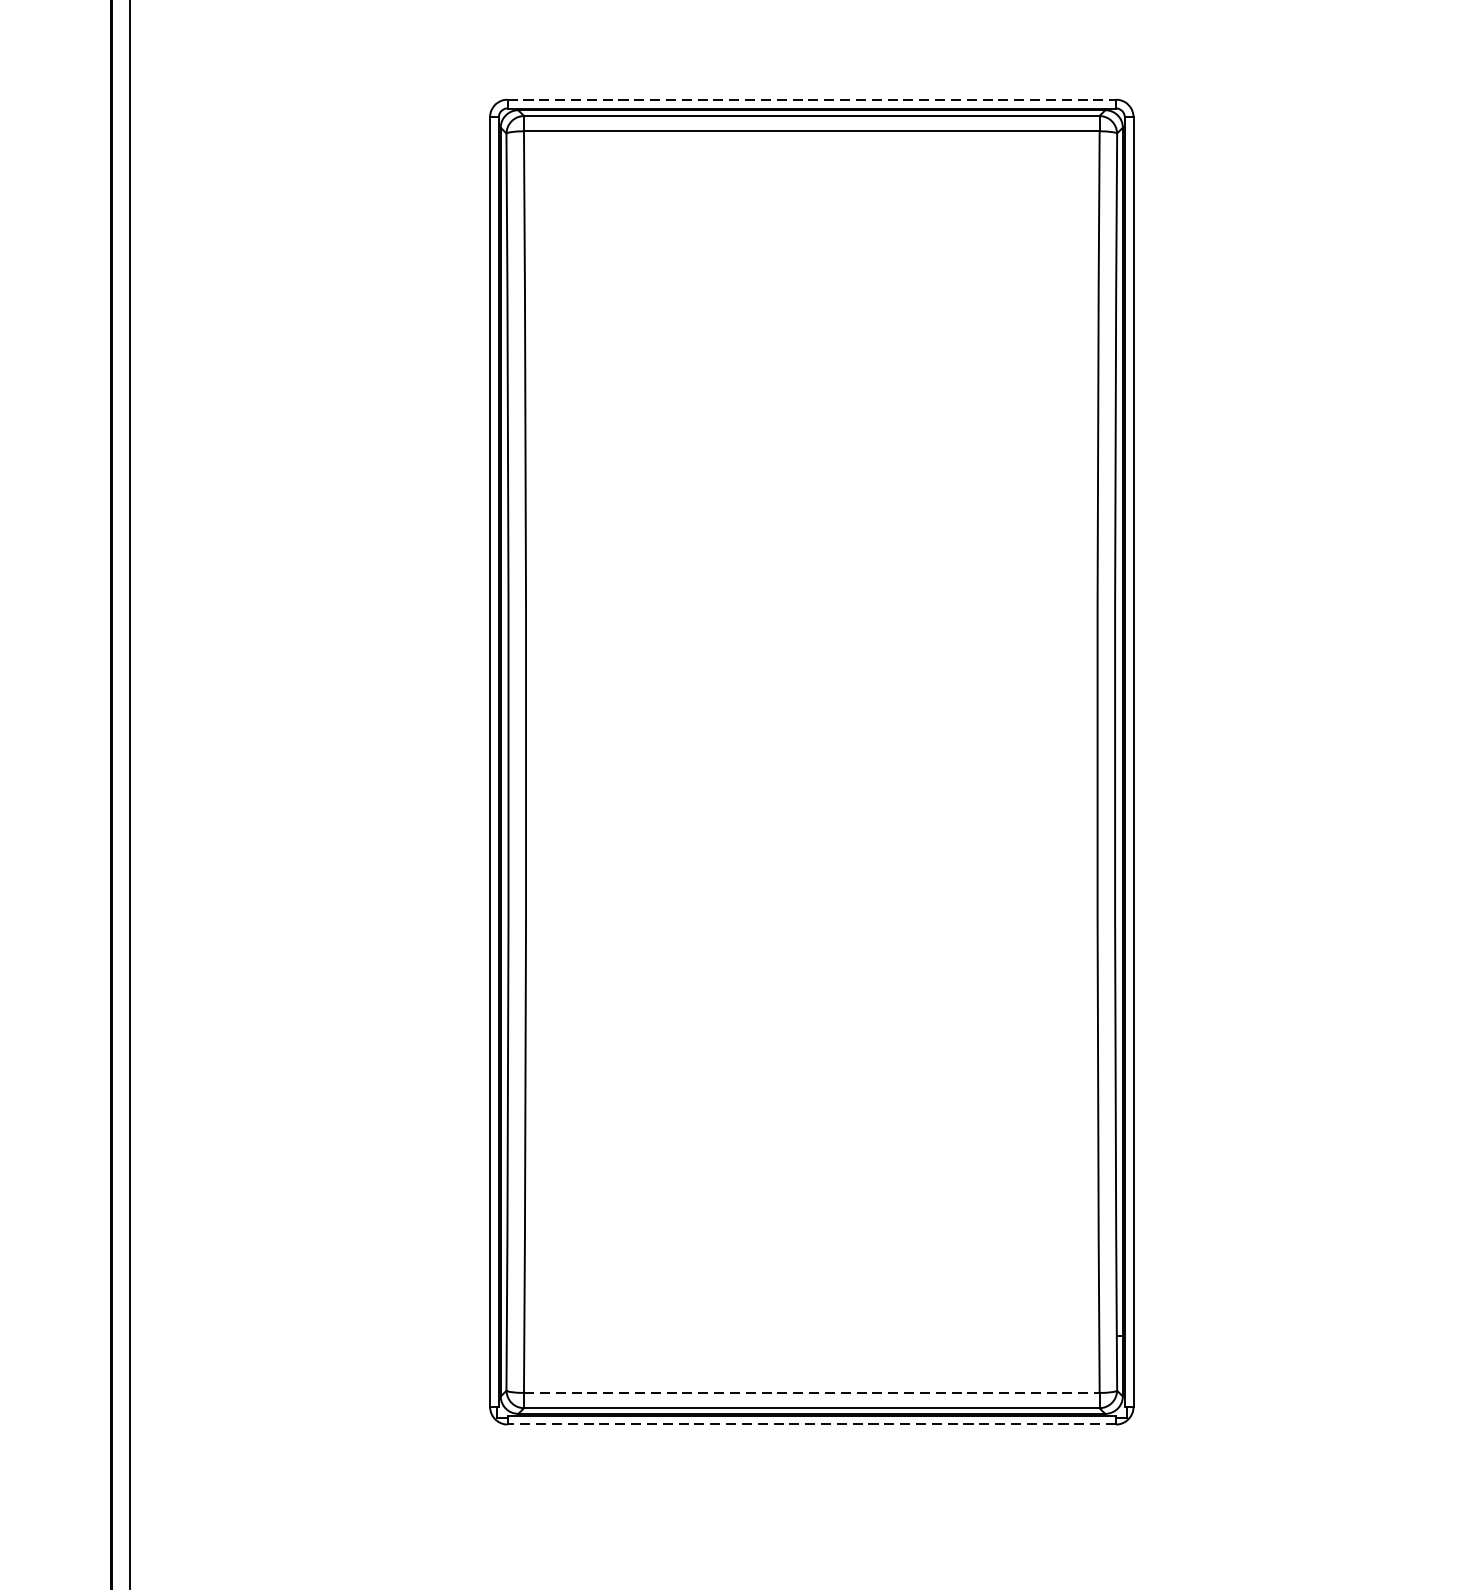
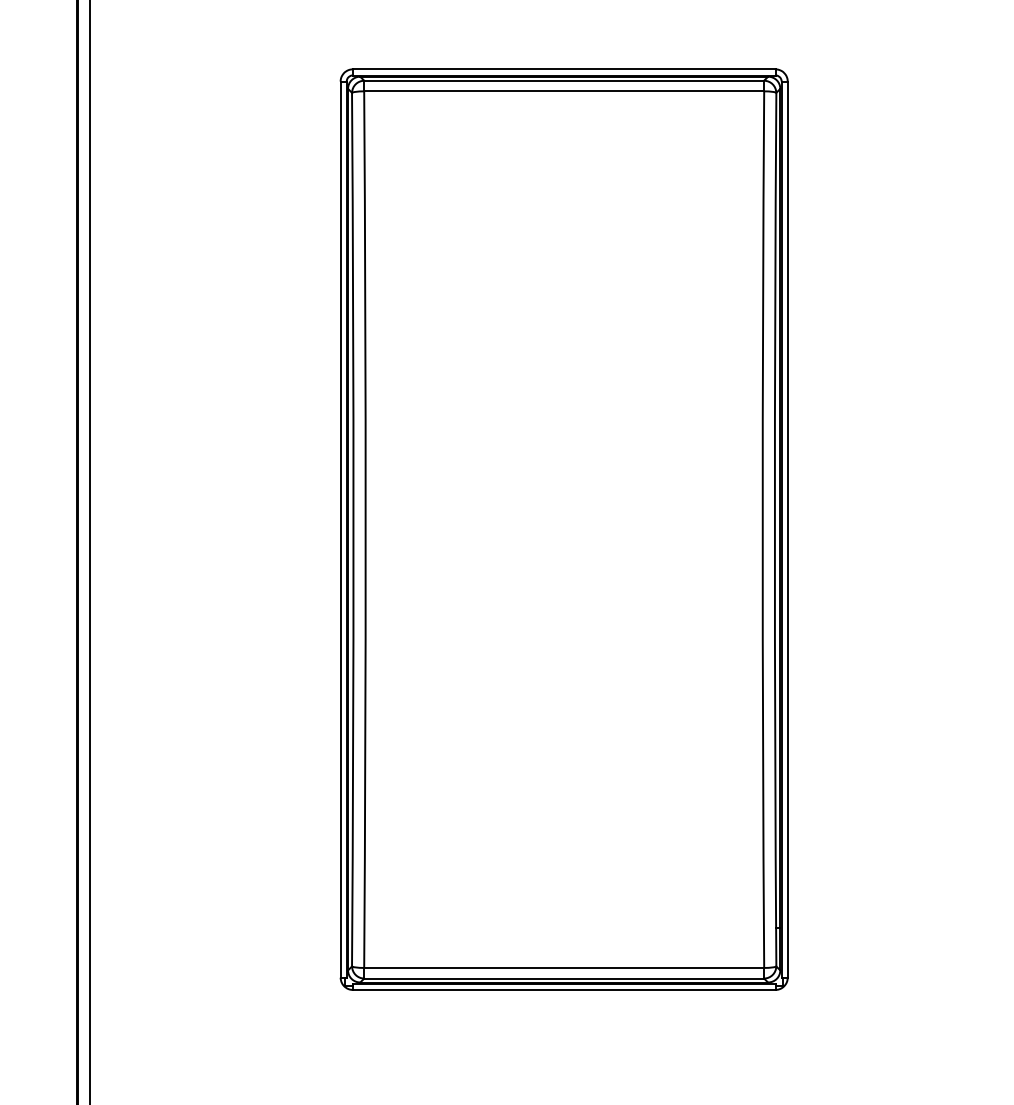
line: (812, 99) -> (564, 69), dashed -> solid
line: (812, 1392) -> (564, 967), dashed -> solid
line: (810, 1423) -> (563, 989), dashed -> solid

